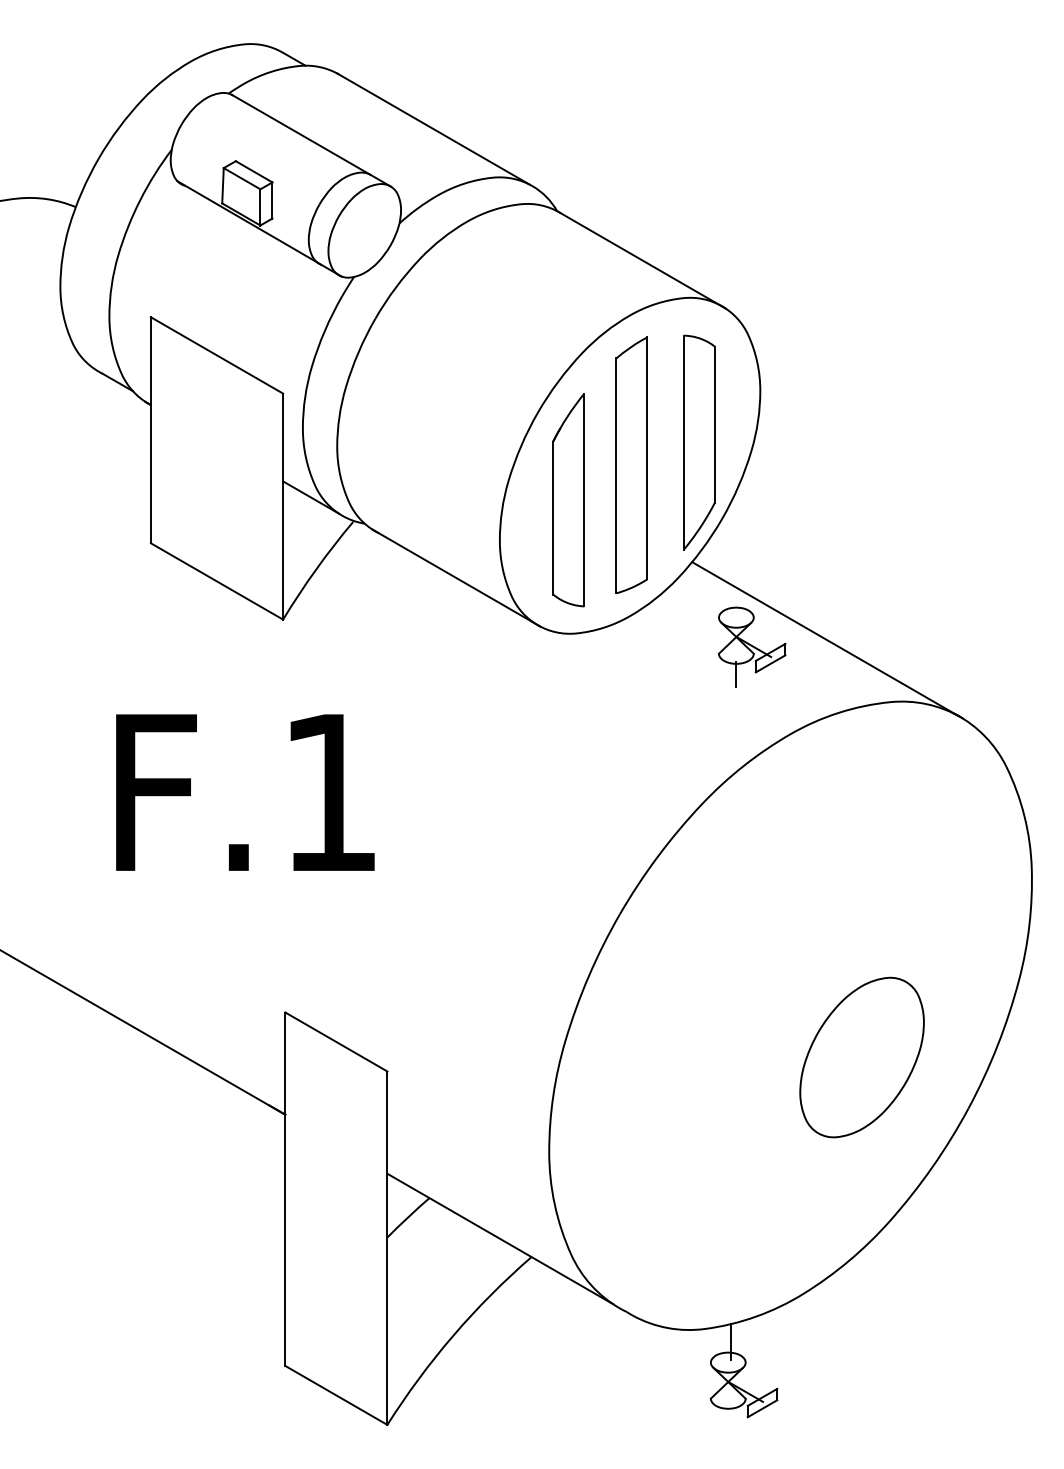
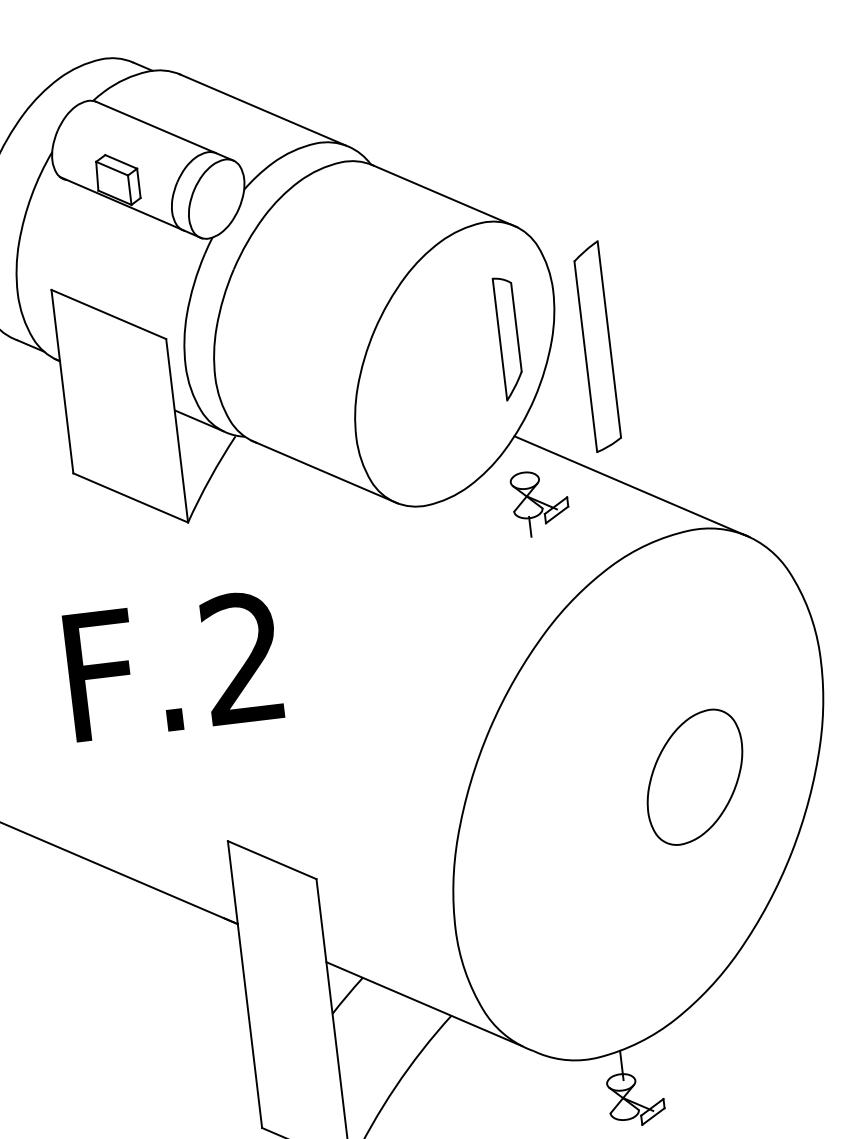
part: (699, 442) -> (508, 338), size x0.7
part: (631, 464) -> (596, 346), moved
part: (568, 500) -> (408, 398), removed
part: (752, 646) -> (540, 502), moved
text: (328, 790) -> (241, 656), F.1 -> F.2
part: (861, 1057) -> (694, 777), moved

